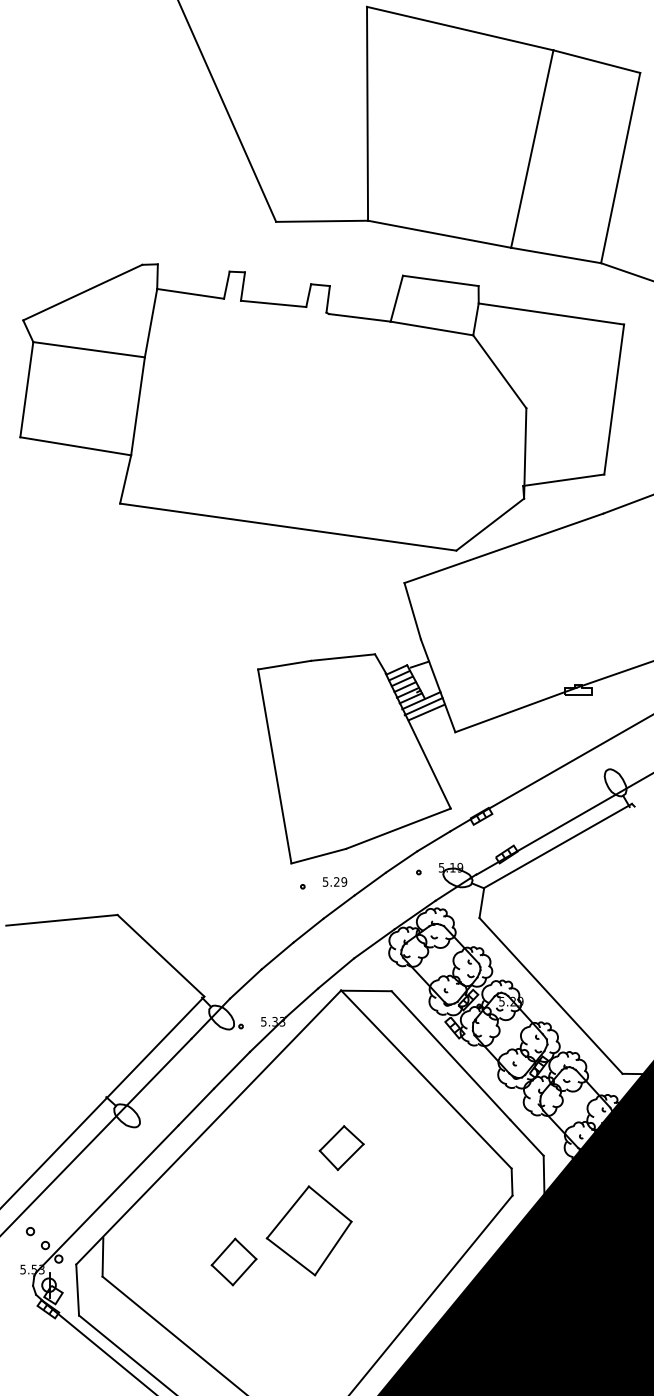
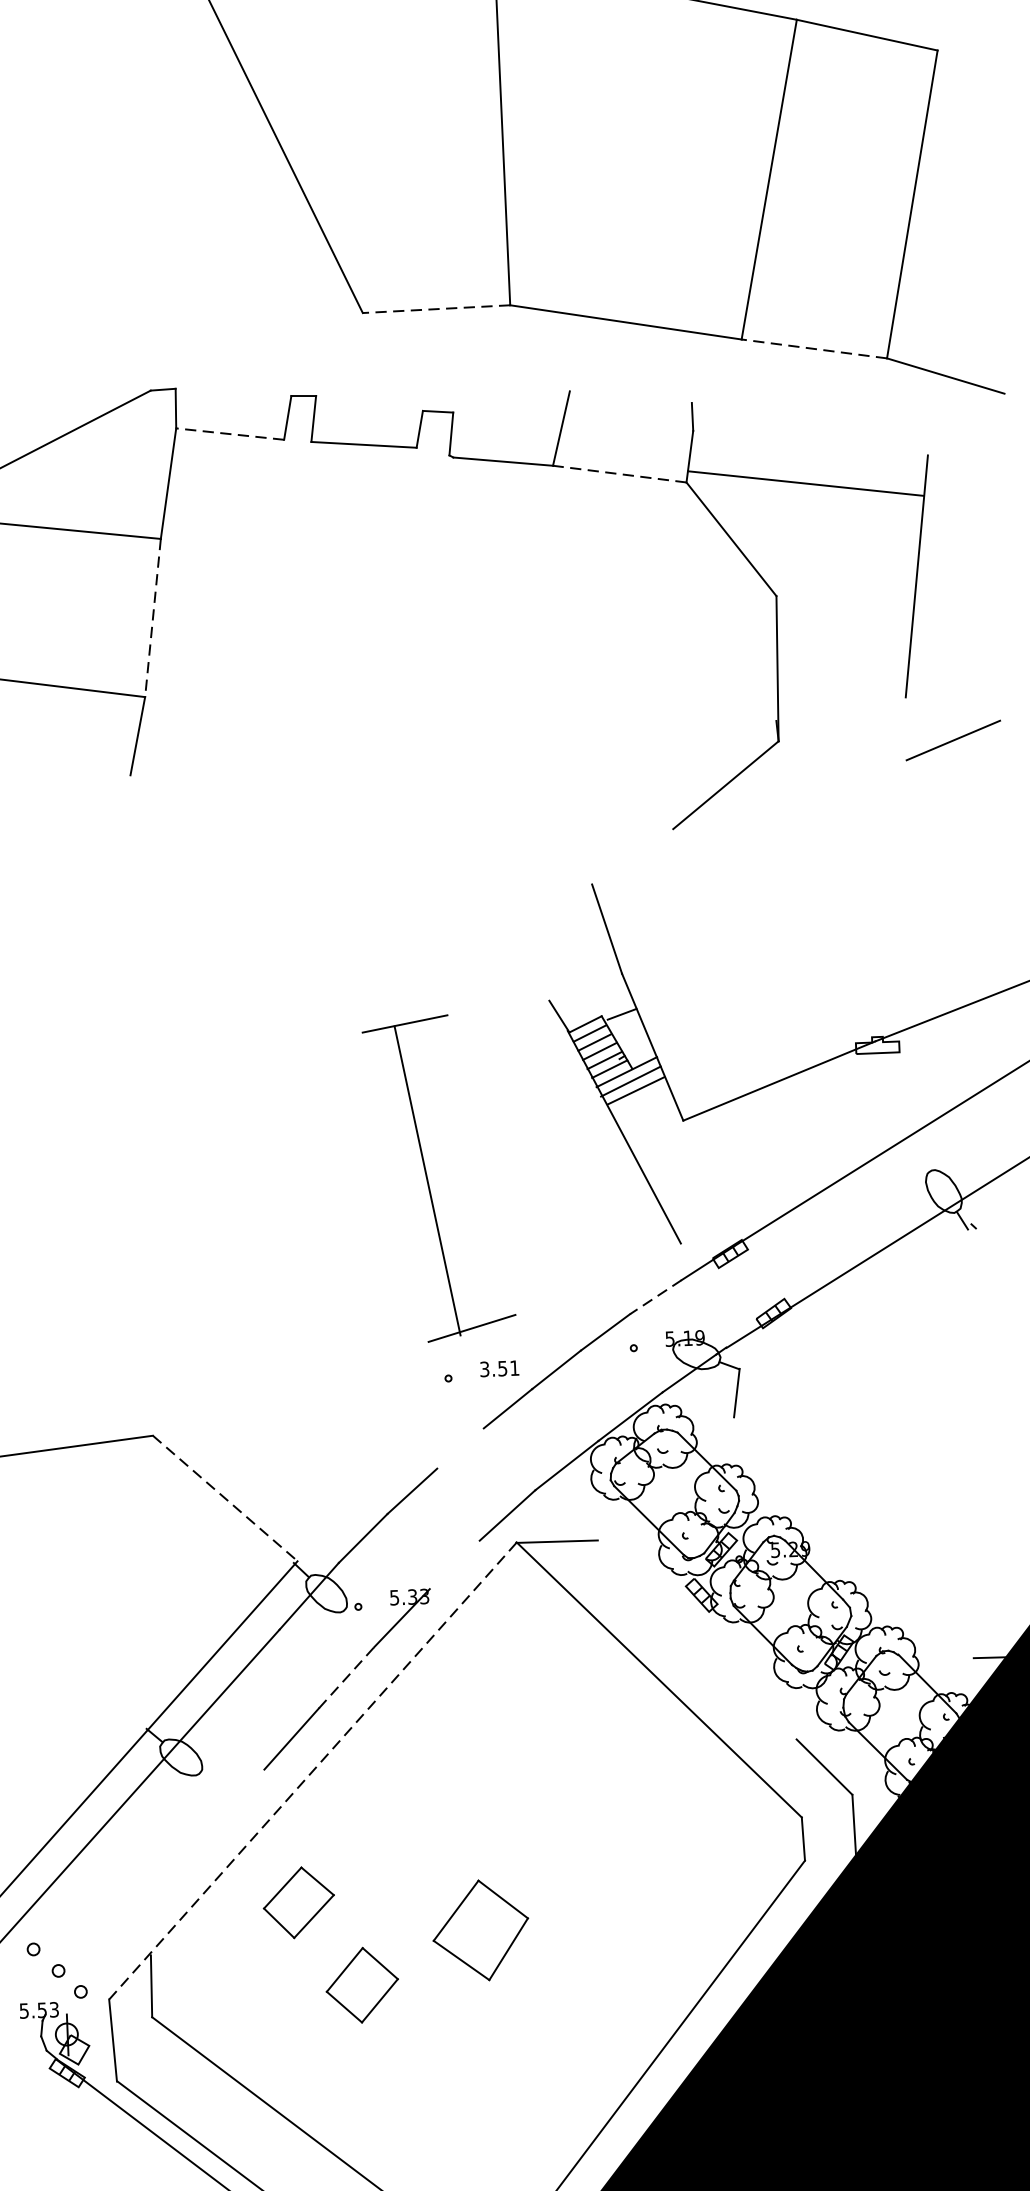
line: (322, 221) -> (437, 309), solid -> dashed
line: (556, 255) -> (814, 348), solid -> dashed
line: (440, 280) -> (630, 396), removed
line: (190, 293) -> (229, 433), solid -> dashed
line: (551, 313) -> (805, 482), moved
line: (431, 328) -> (619, 474), solid -> dashed
line: (138, 406) -> (153, 618), solid -> dashed
line: (563, 479) -> (840, 708), removed
line: (288, 526) -> (402, 801), removed
line: (503, 548) -> (748, 822), removed
line: (343, 657) -> (498, 1007), removed
line: (274, 766) -> (427, 1181), moved
line: (398, 828) -> (598, 1278), removed
line: (433, 841) -> (655, 1297), solid -> dashed
line: (557, 845) -> (854, 1295), removed
text: (335, 881) -> (500, 1367), 5.29 -> 3.51
line: (308, 930) -> (460, 1448), removed
line: (160, 955) -> (224, 1498), solid -> dashed
line: (550, 995) -> (853, 1537), removed
line: (301, 1002) -> (453, 1564), removed
line: (450, 1055) -> (696, 1639), removed
line: (232, 1070) -> (347, 1677), solid -> dashed
line: (208, 1127) -> (312, 1770), solid -> dashed
part: (341, 1147) -> (298, 1901), moved
line: (107, 1198) -> (155, 1891), removed
part: (308, 1230) -> (479, 1929), size x0.7

